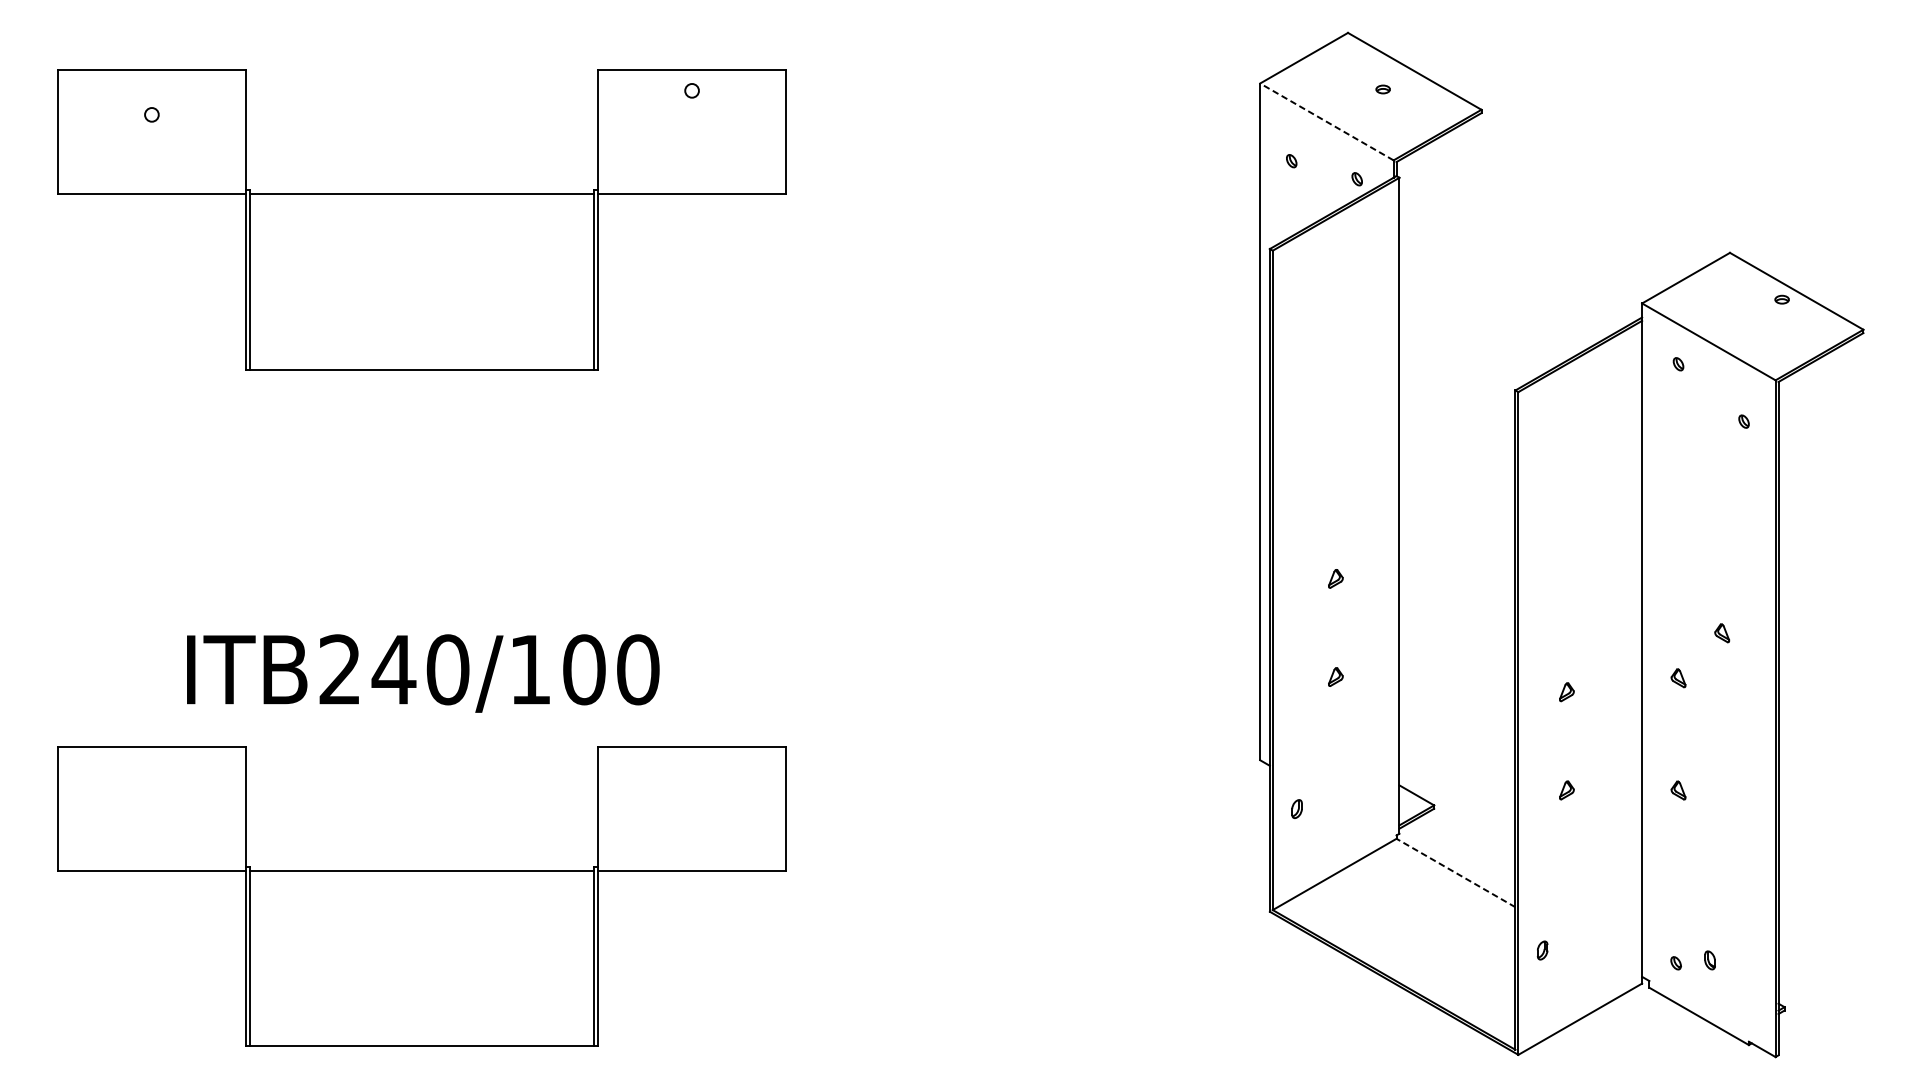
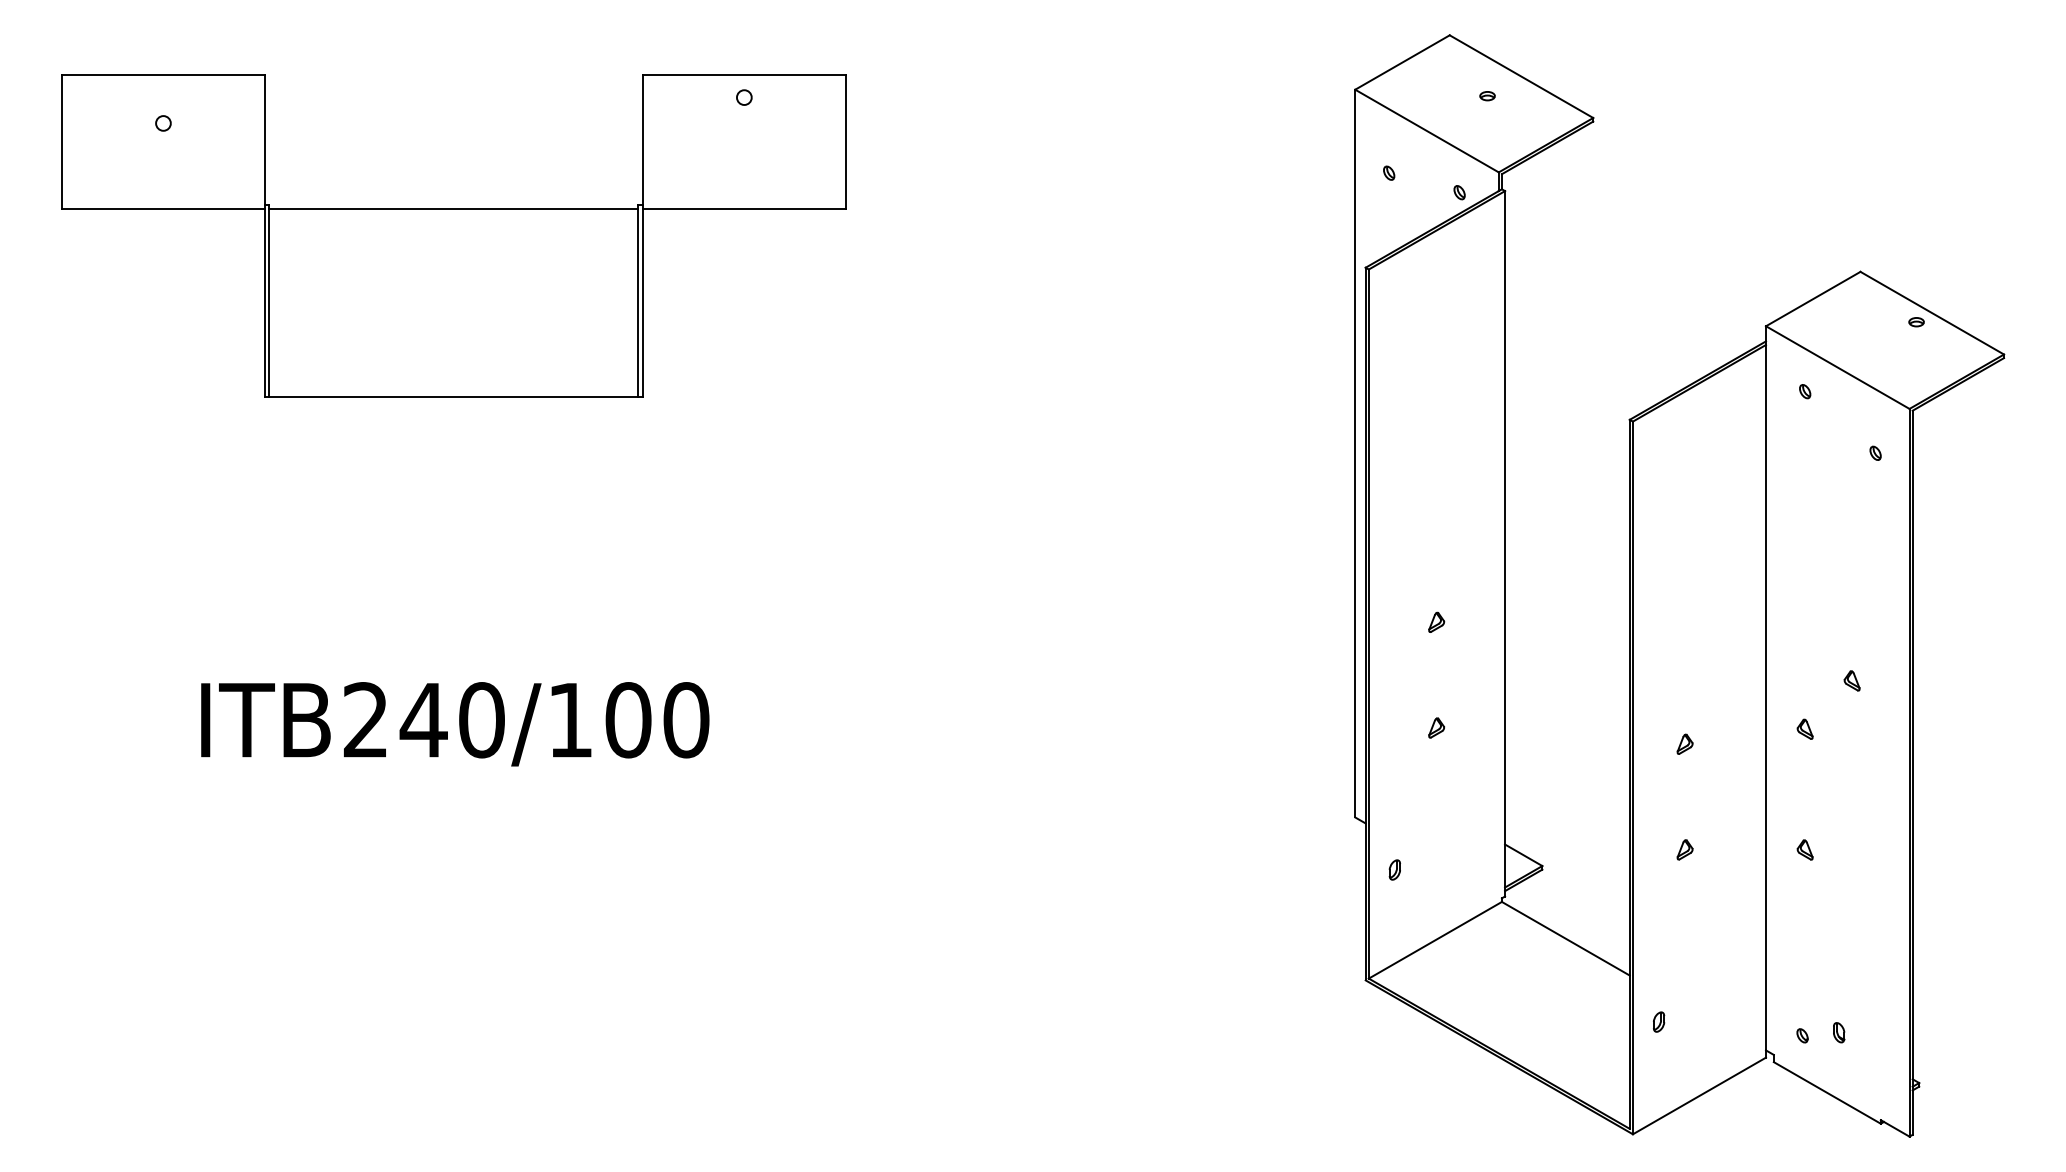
line: (1327, 122) -> (1427, 131), dashed -> solid
line: (1455, 872) -> (1565, 938), dashed -> solid
part: (421, 896) -> (453, 963), removed

